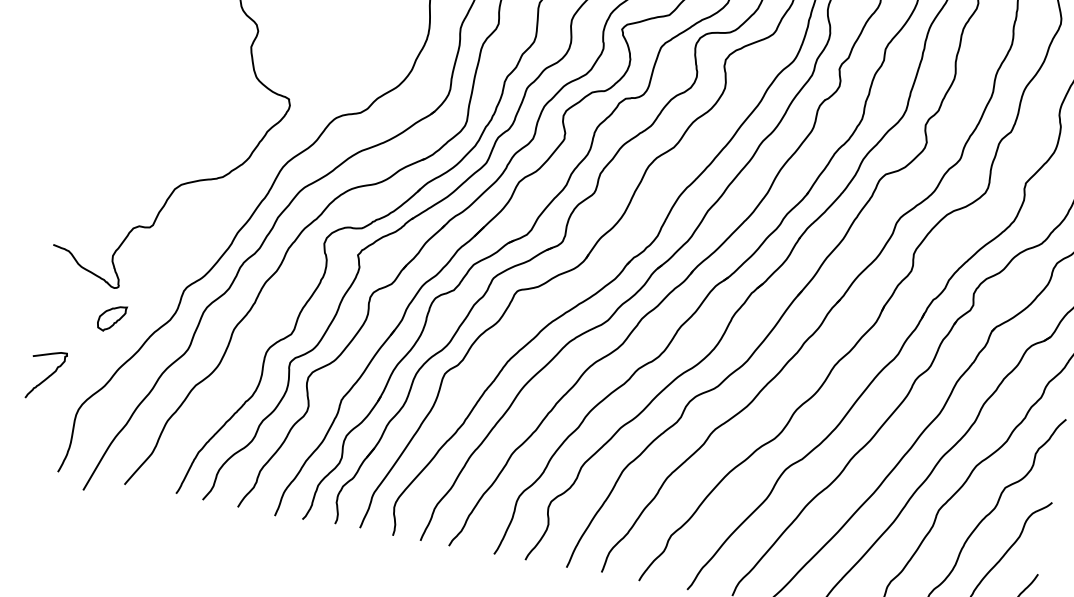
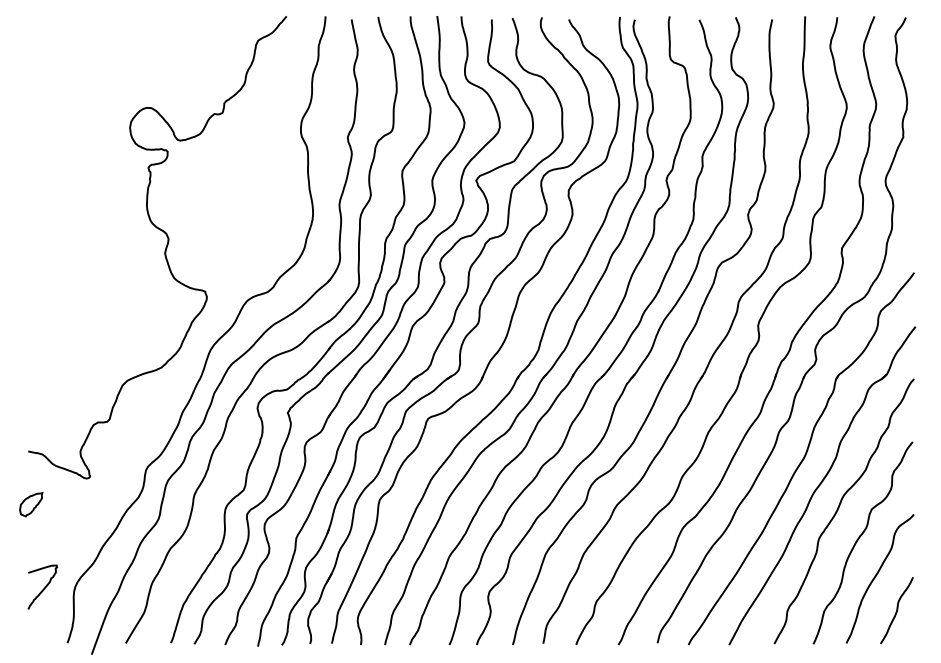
part: (112, 318) -> (31, 504), moved
curve: (48, 375) -> (44, 586), moved

